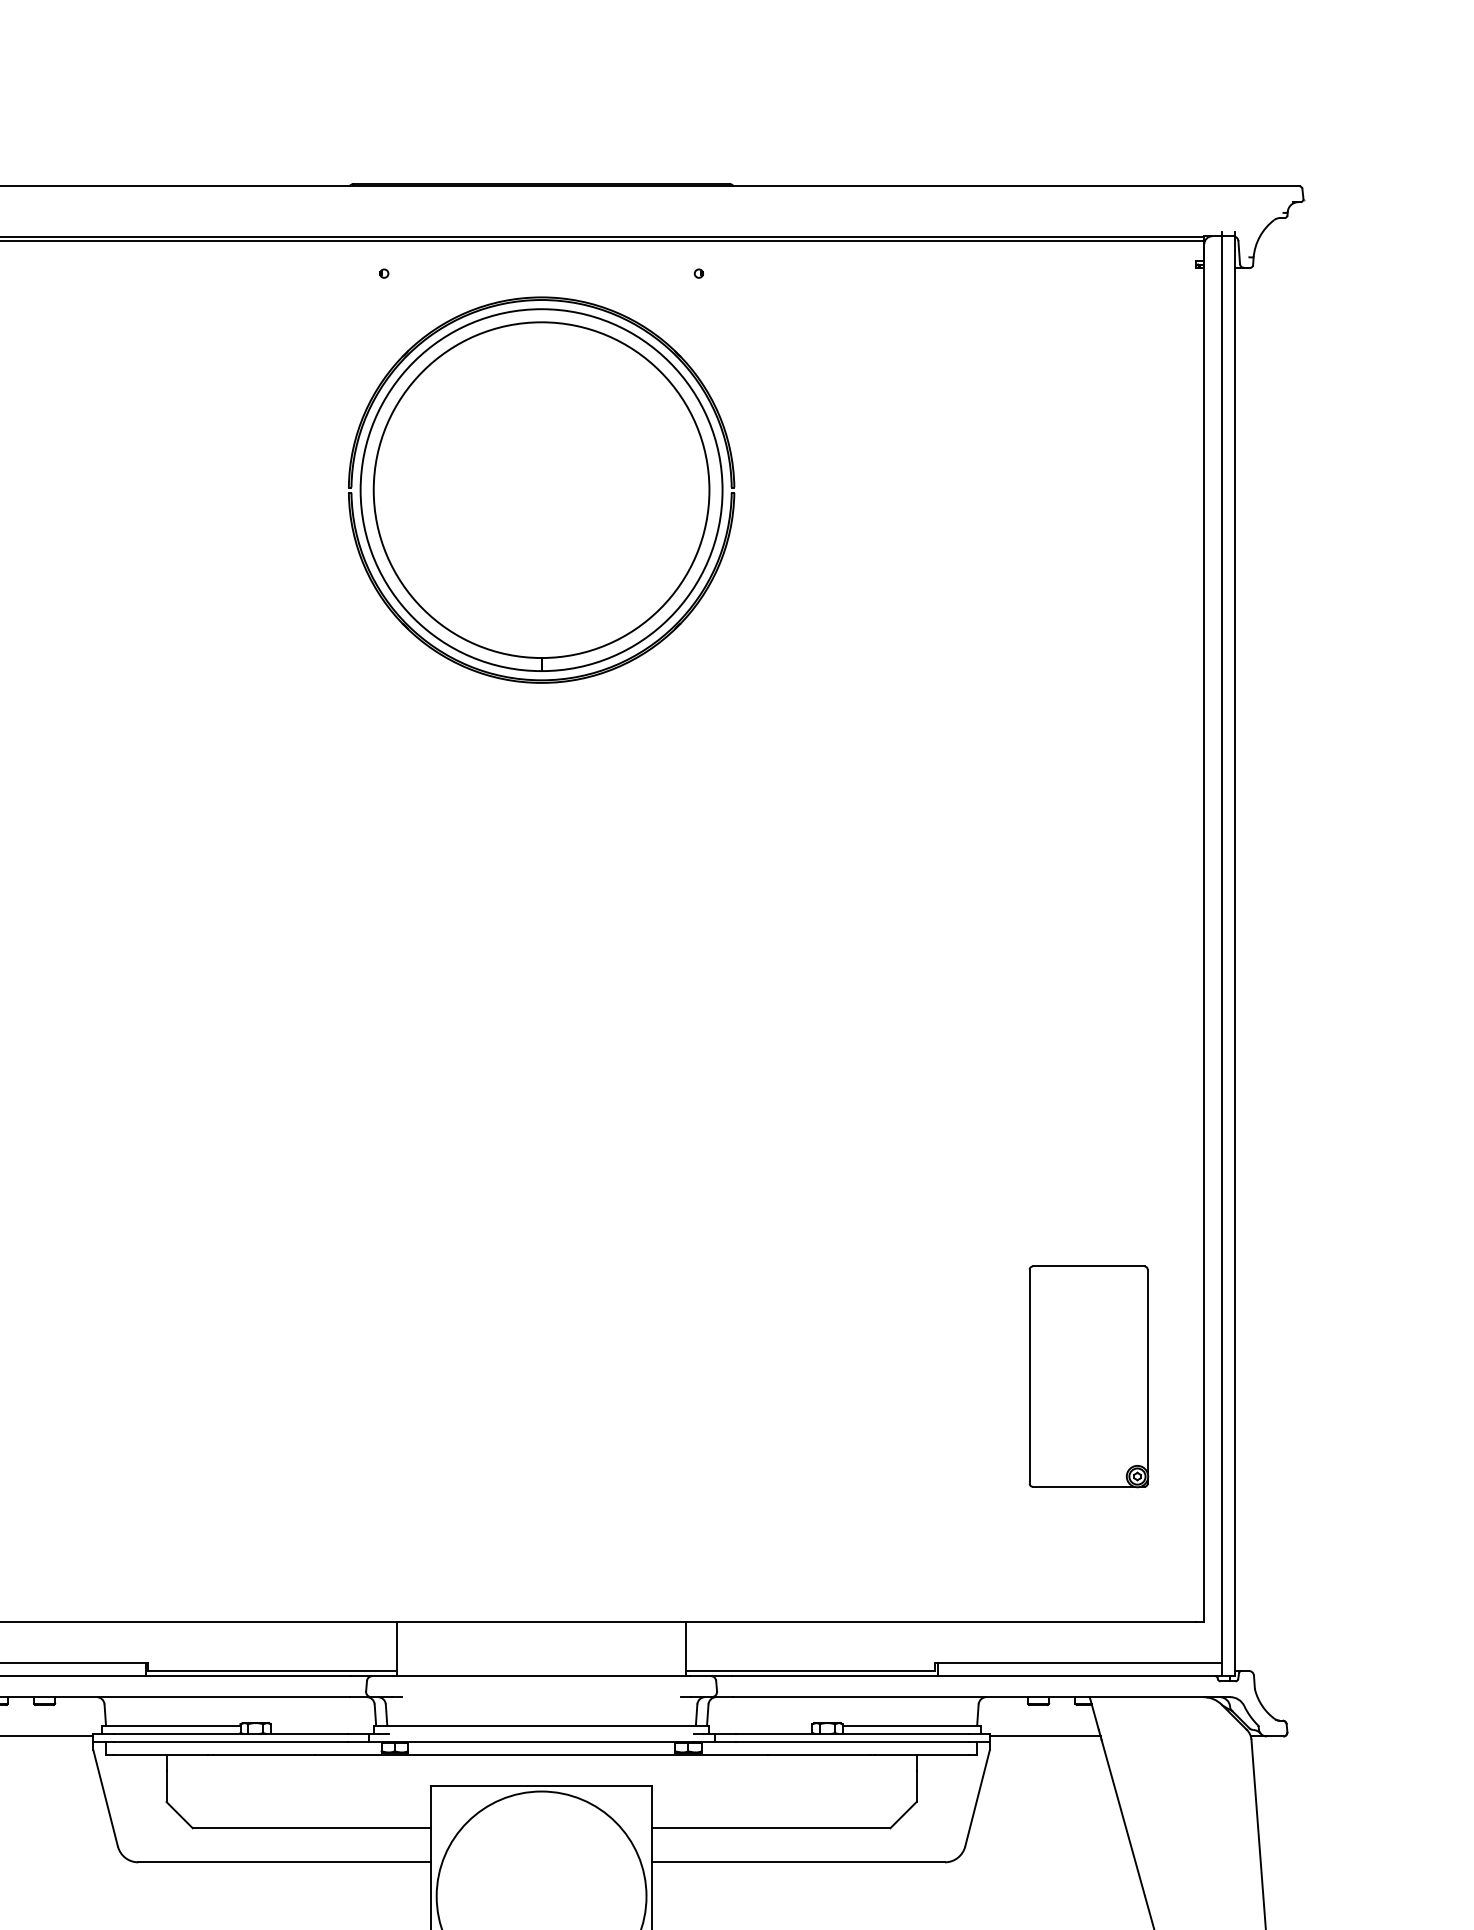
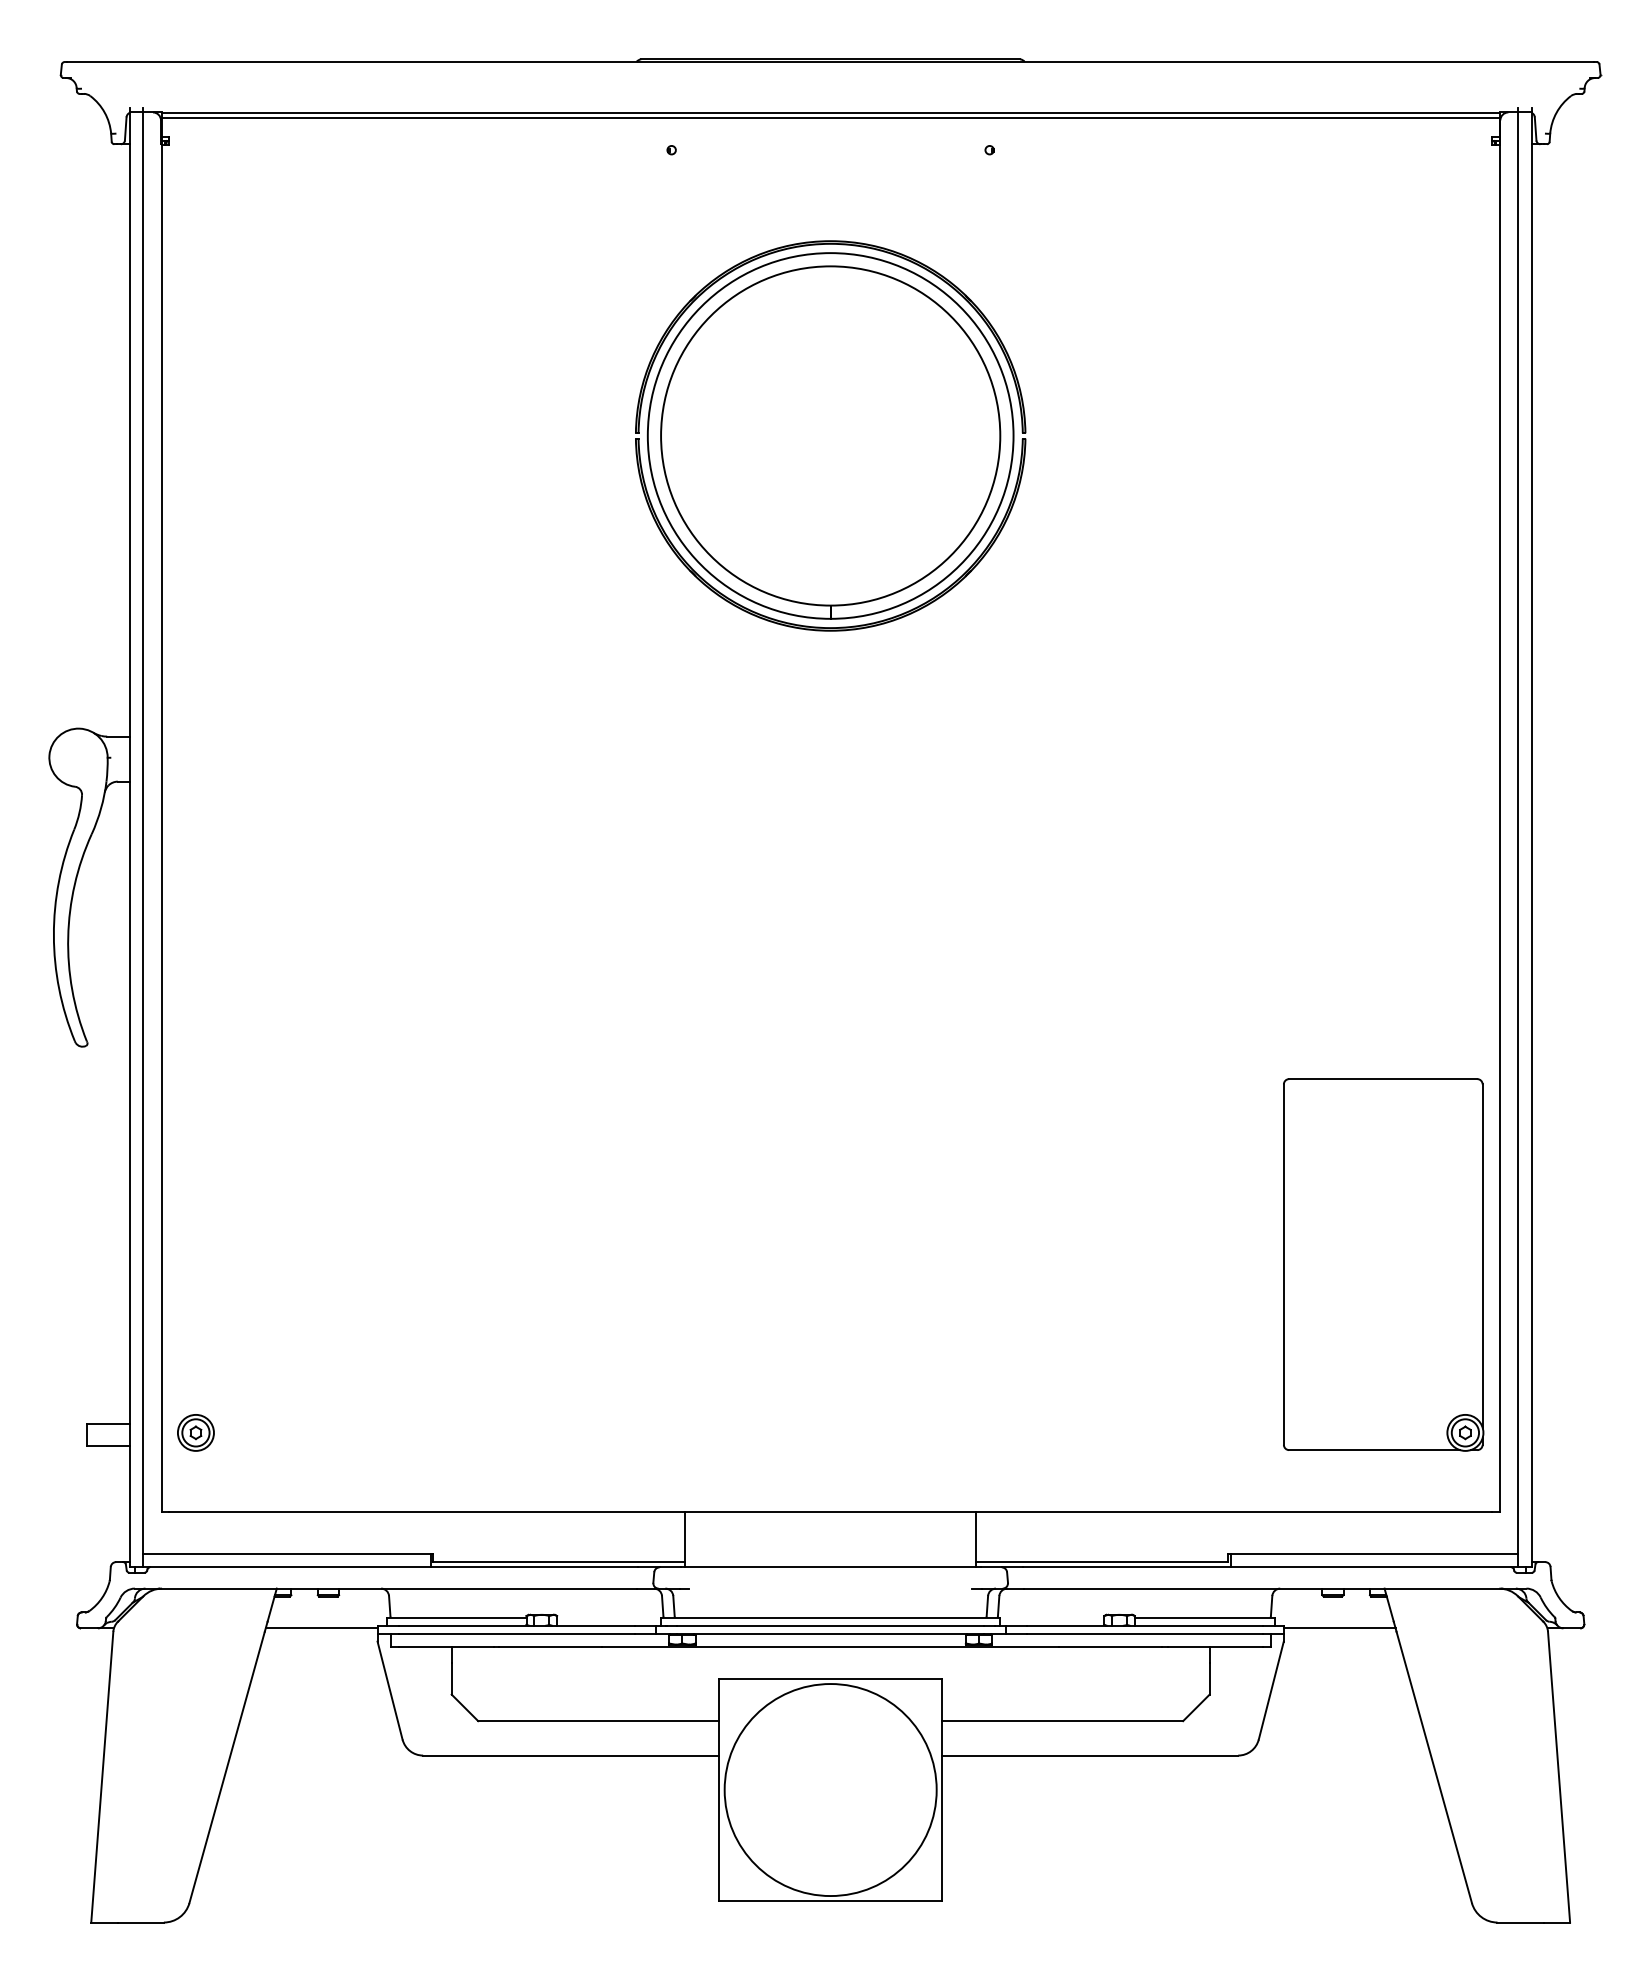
part: (541, 489) -> (830, 435), moved
part: (1088, 1376) -> (1383, 1264), size x1.67
line: (541, 1733) -> (830, 1625), added

